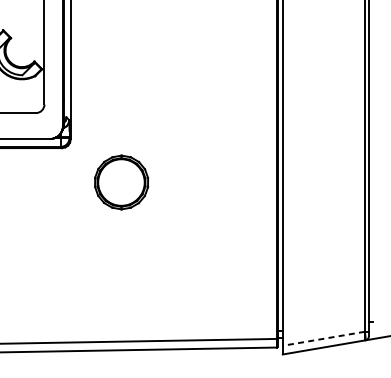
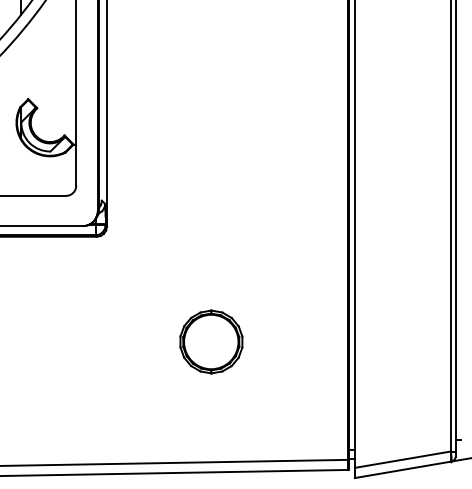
part: (121, 182) -> (211, 341), moved
line: (323, 338) -> (402, 459), dashed -> solid

